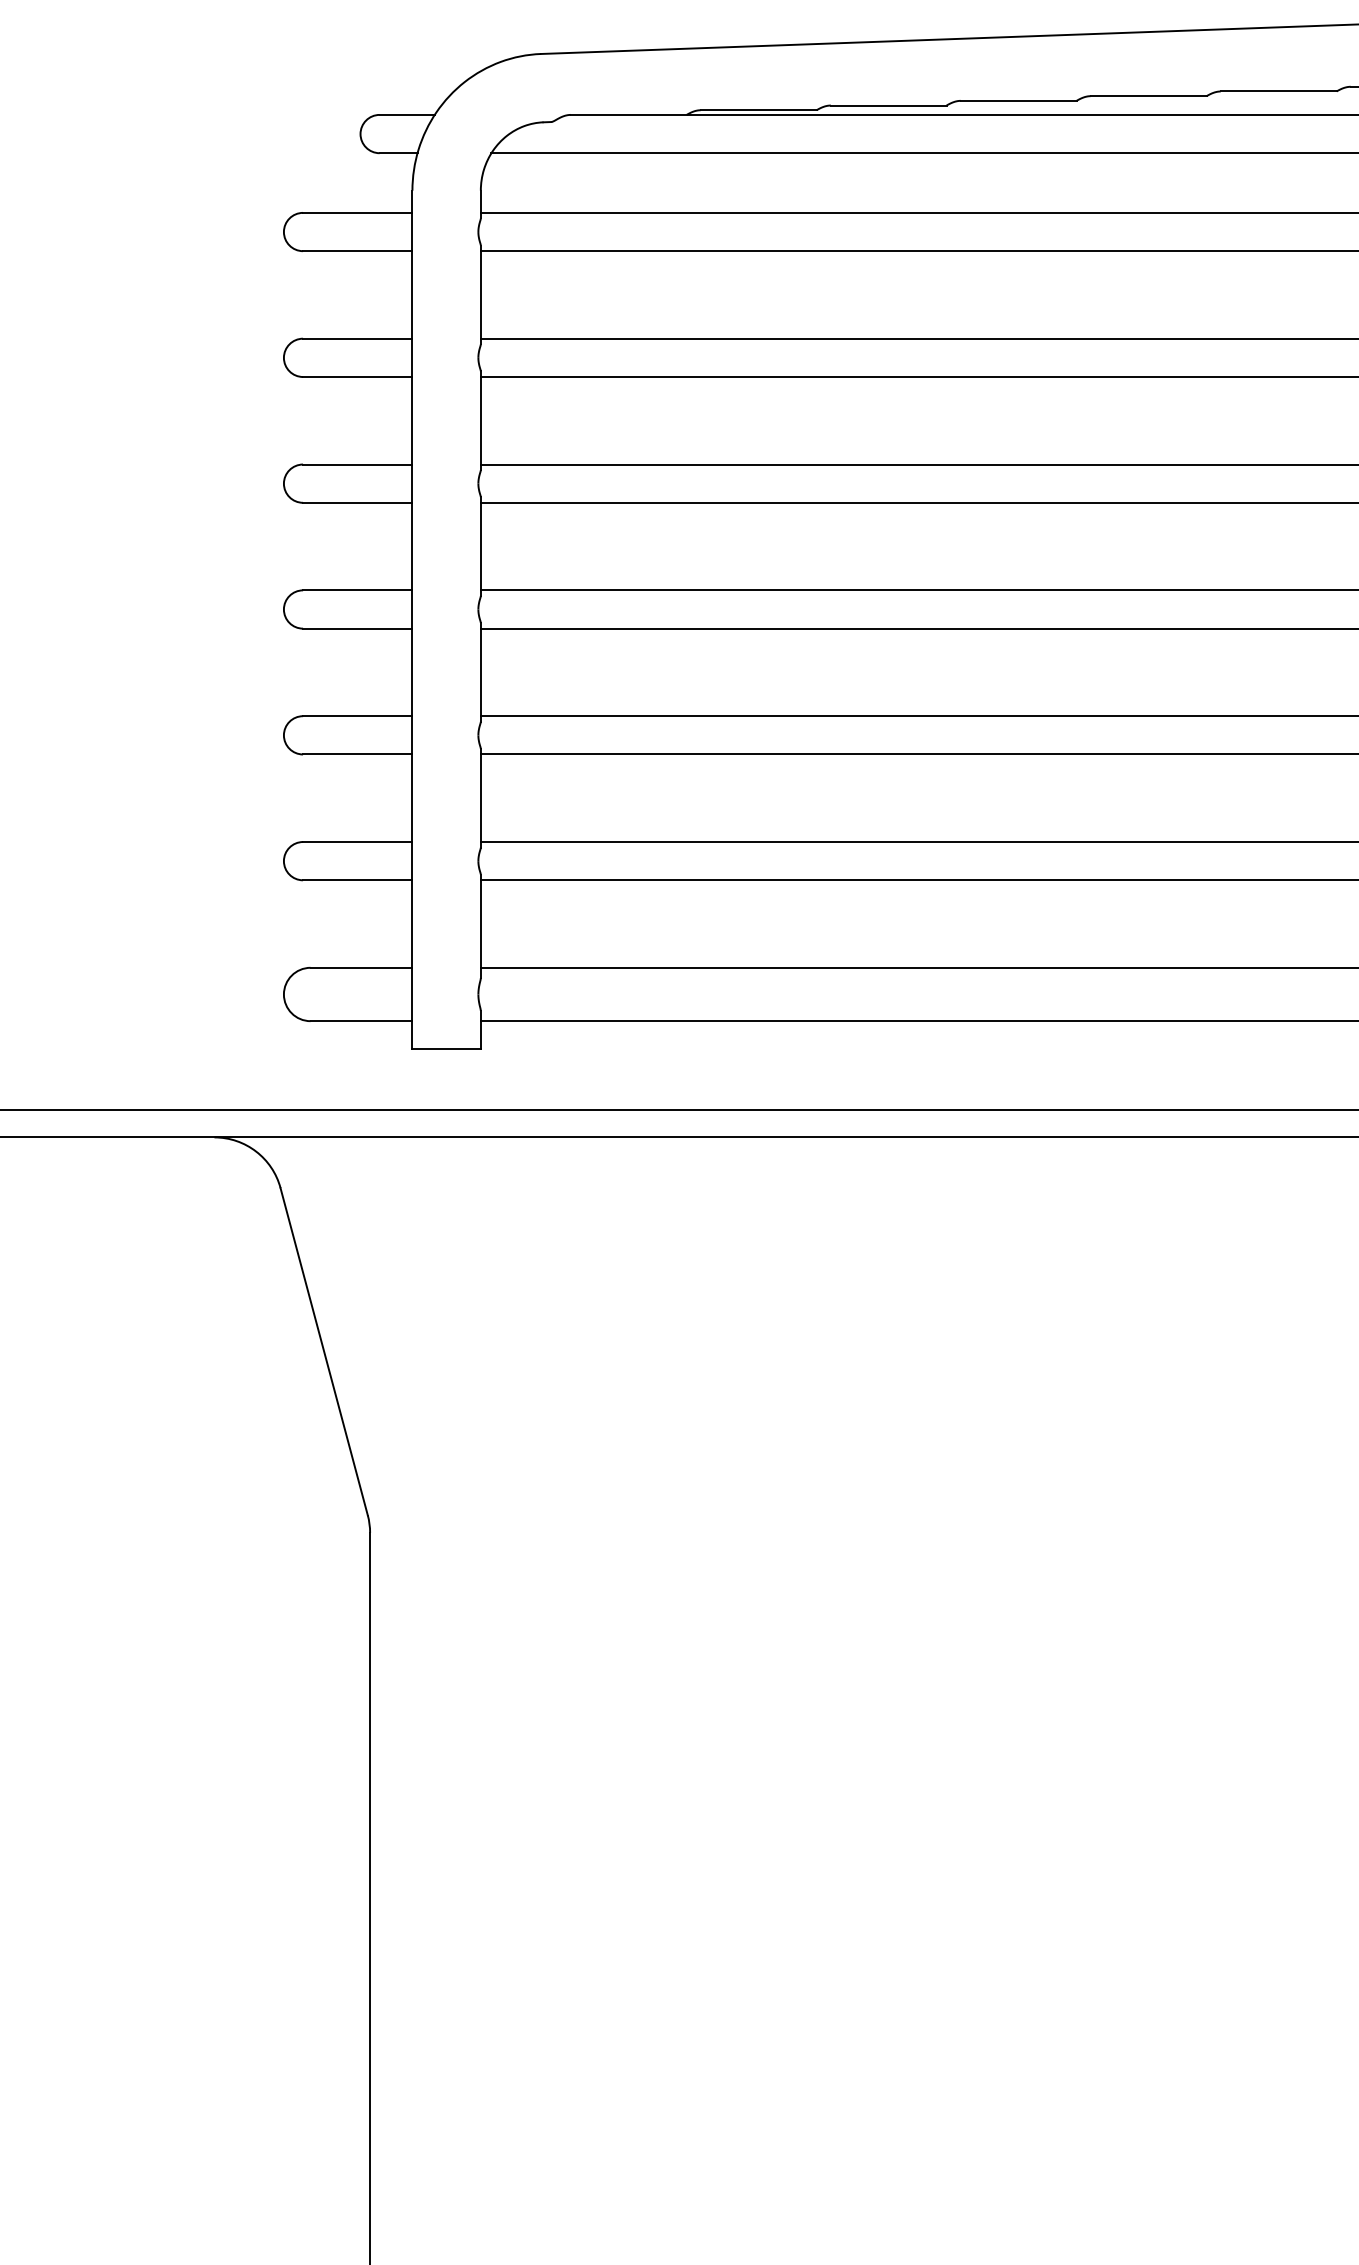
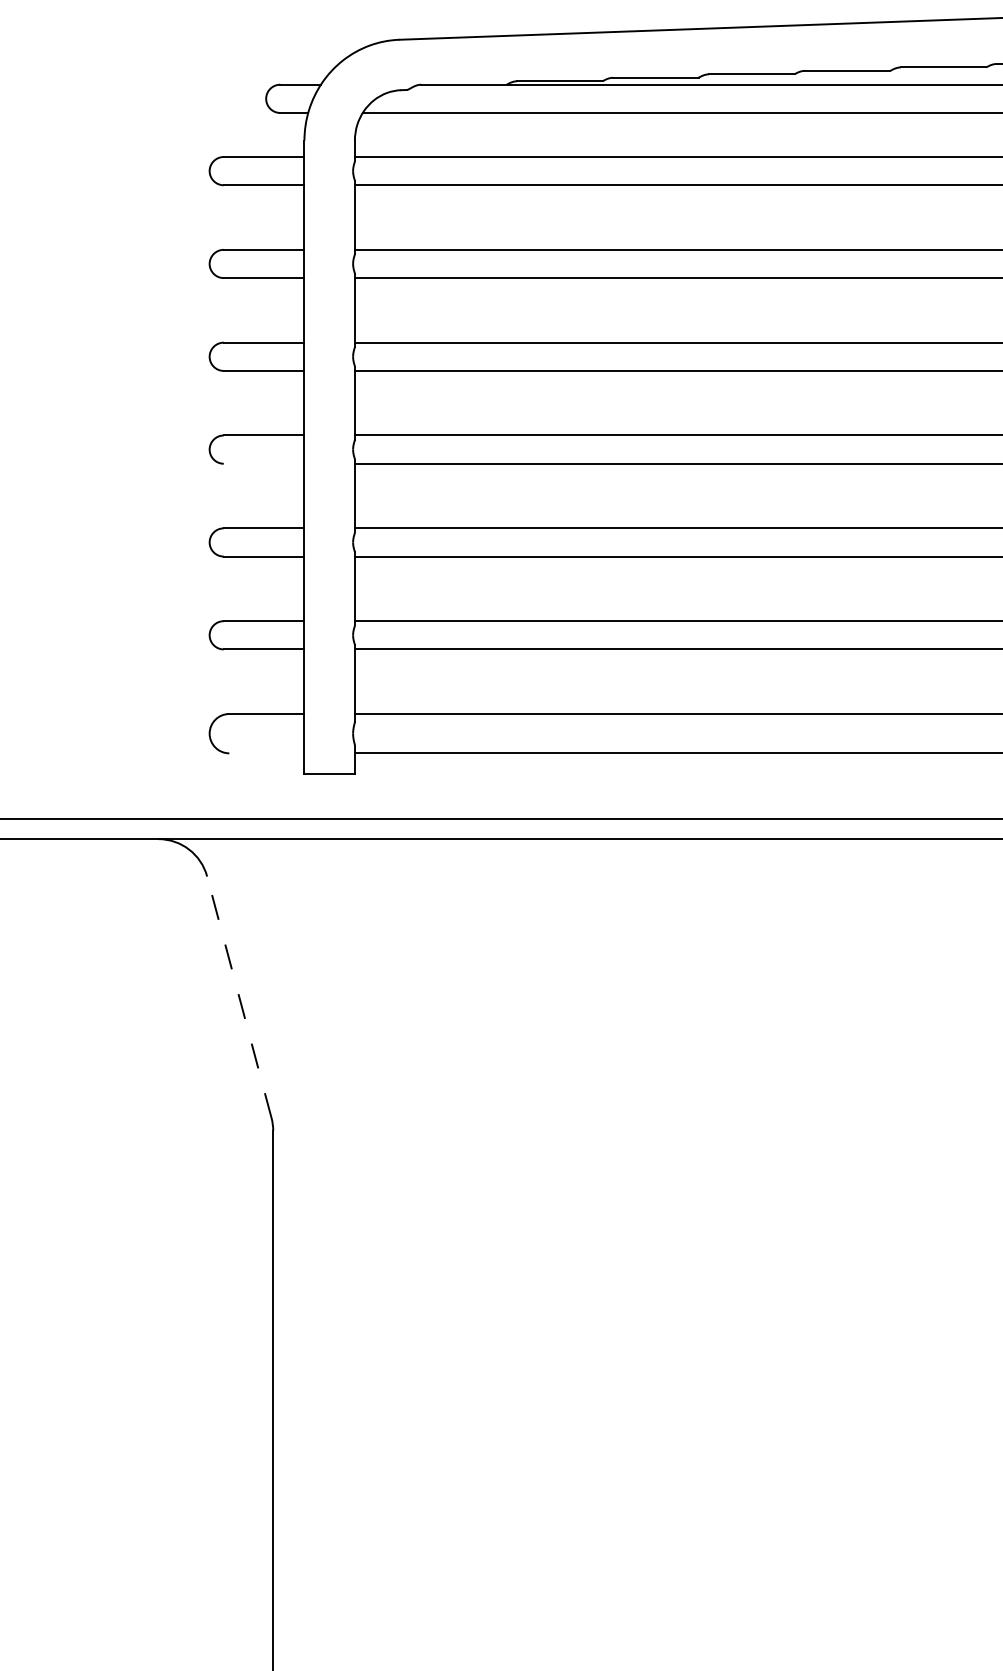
line: (357, 628) -> (263, 463), removed
line: (361, 1021) -> (266, 753), removed
line: (324, 1351) -> (239, 997), solid -> dashed

